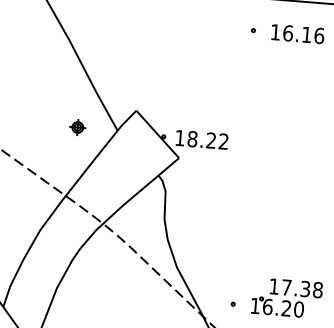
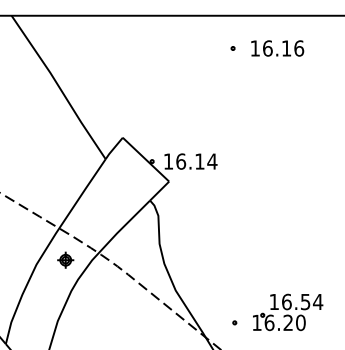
part: (77, 126) -> (65, 259), moved
text: (207, 140) -> (196, 161), 18.22 -> 16.14
text: (302, 288) -> (302, 301), 17.38 -> 16.54

